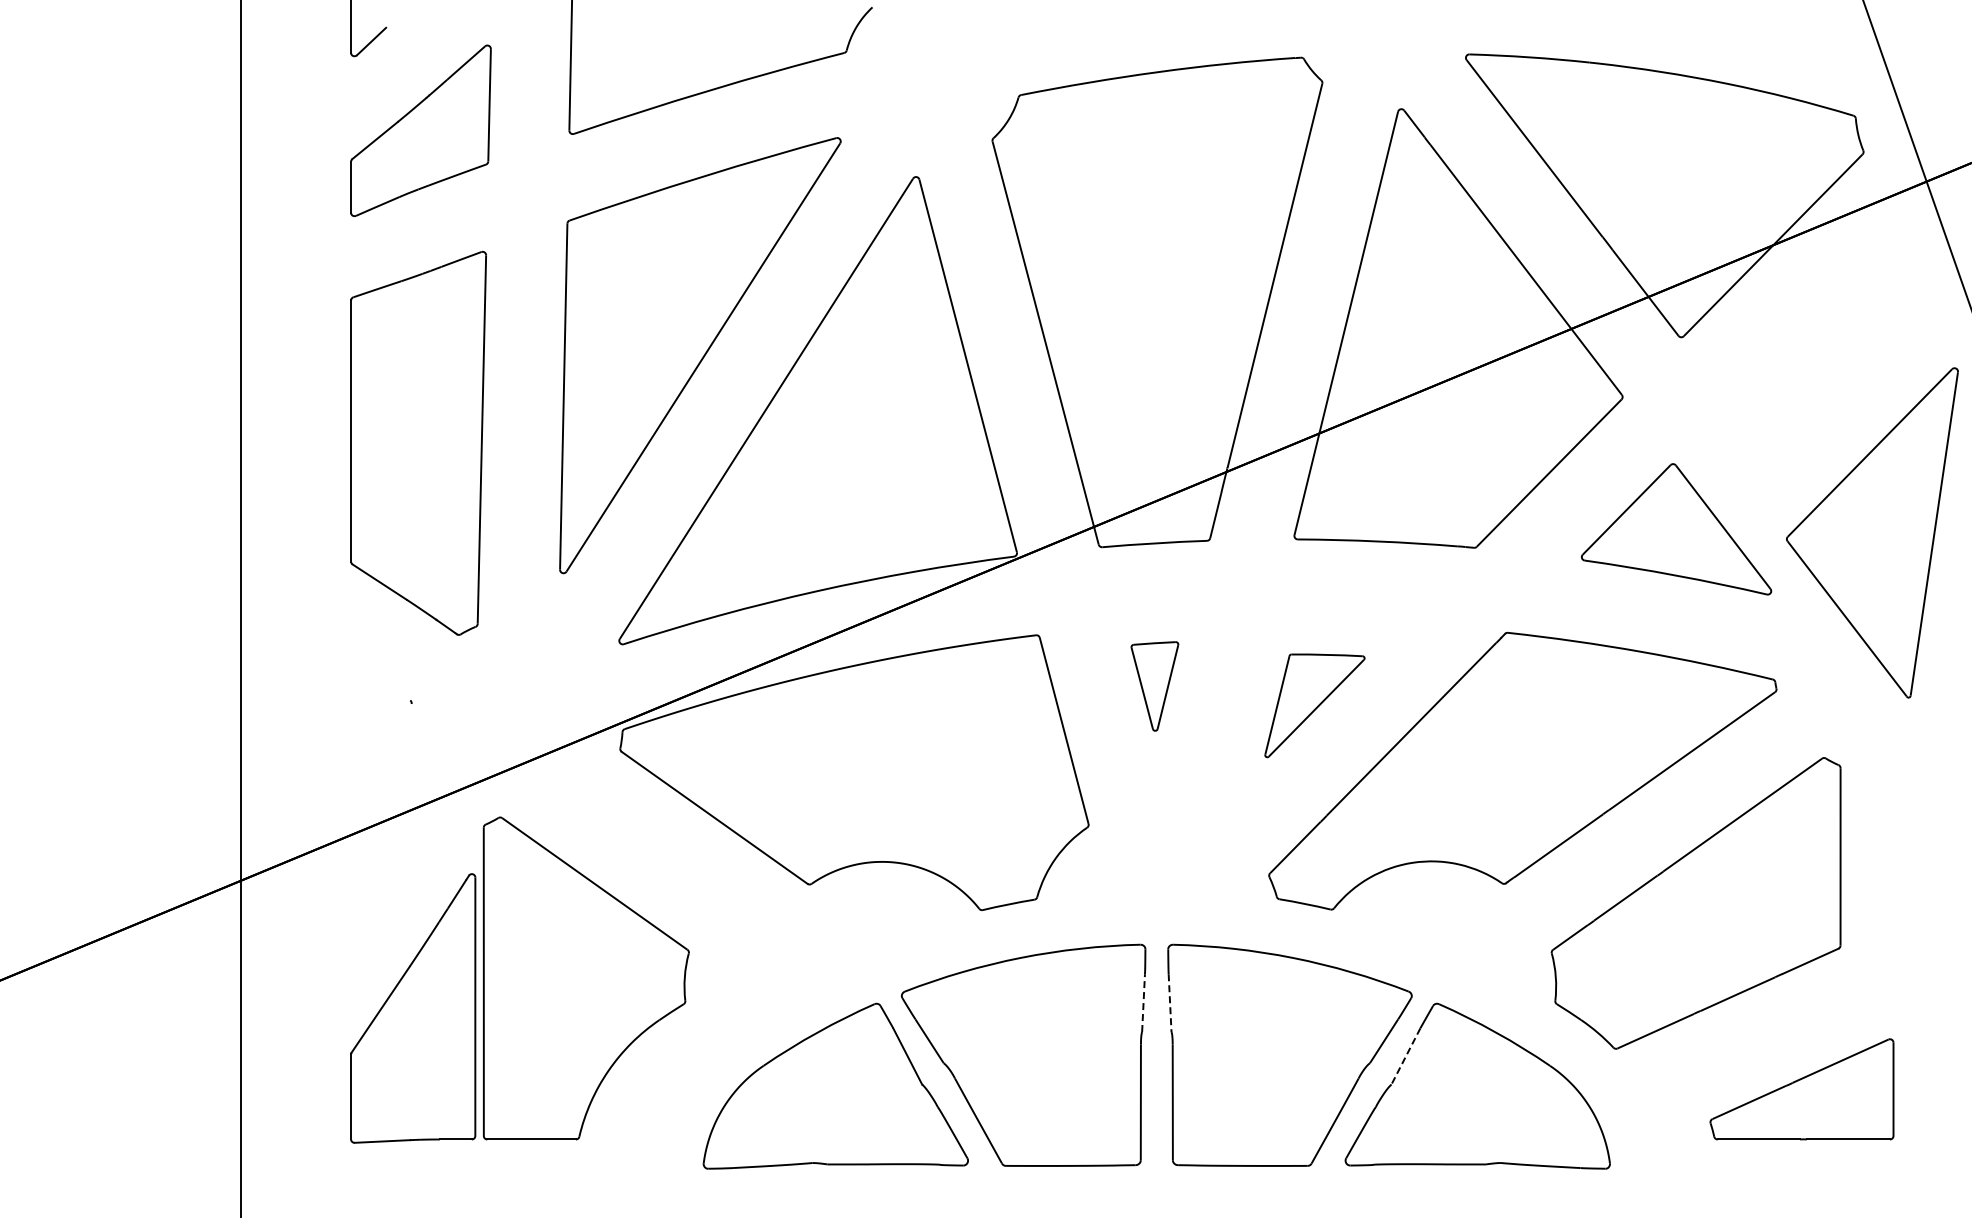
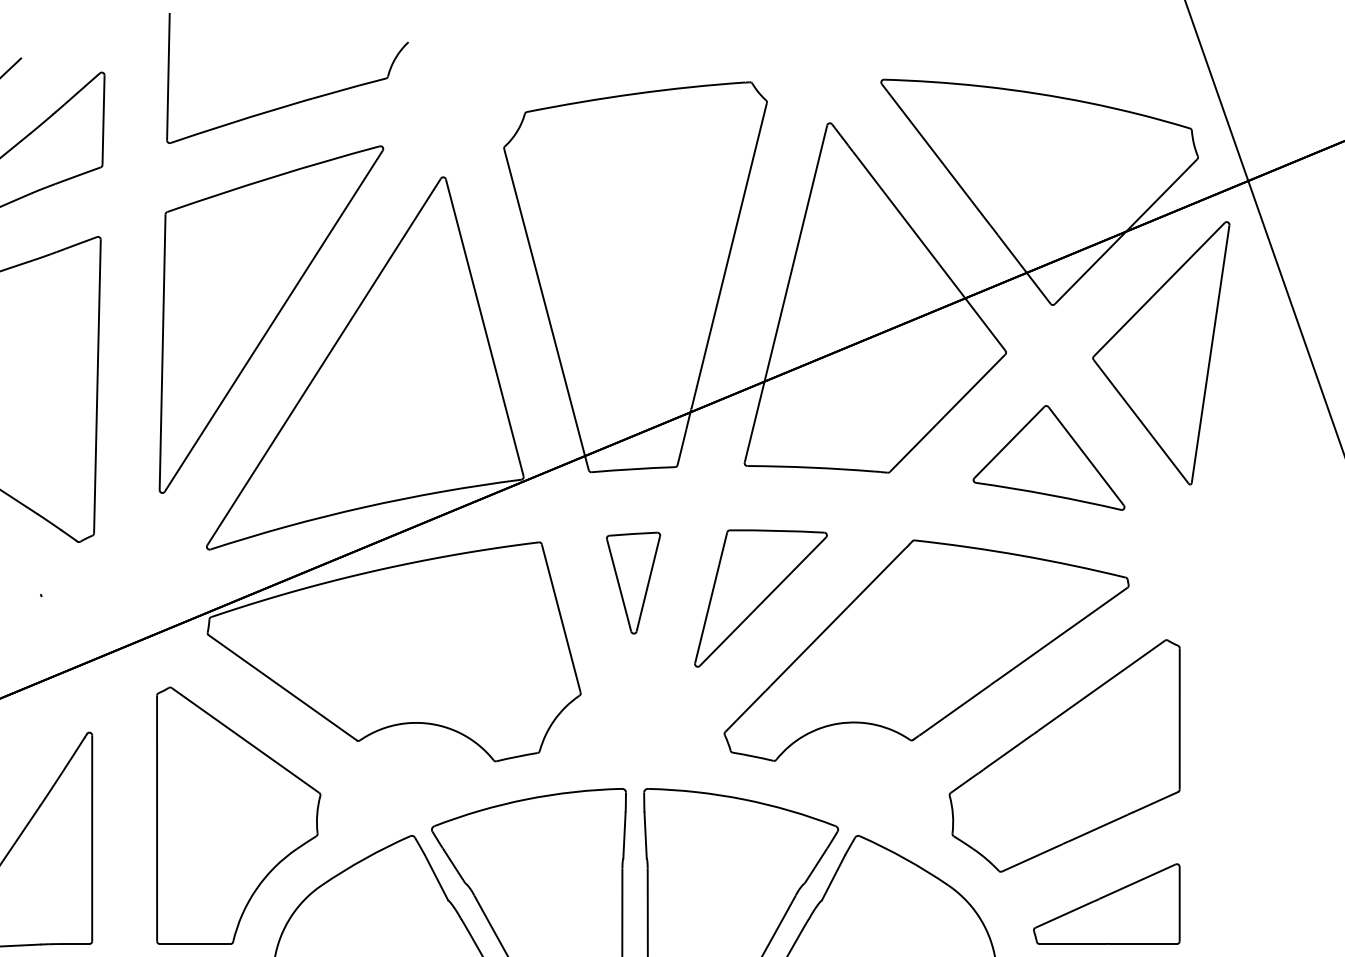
part: (1872, 532) -> (1161, 352), moved
part: (1154, 686) -> (633, 583), size x1.43
part: (1314, 705) -> (760, 598), size x1.67
part: (585, 978) -> (238, 815), moved
line: (1143, 1003) -> (624, 835), dashed -> solid
line: (1170, 1003) -> (645, 835), dashed -> solid
line: (1405, 1056) -> (833, 877), dashed -> solid
part: (1801, 1089) -> (1106, 904), moved

